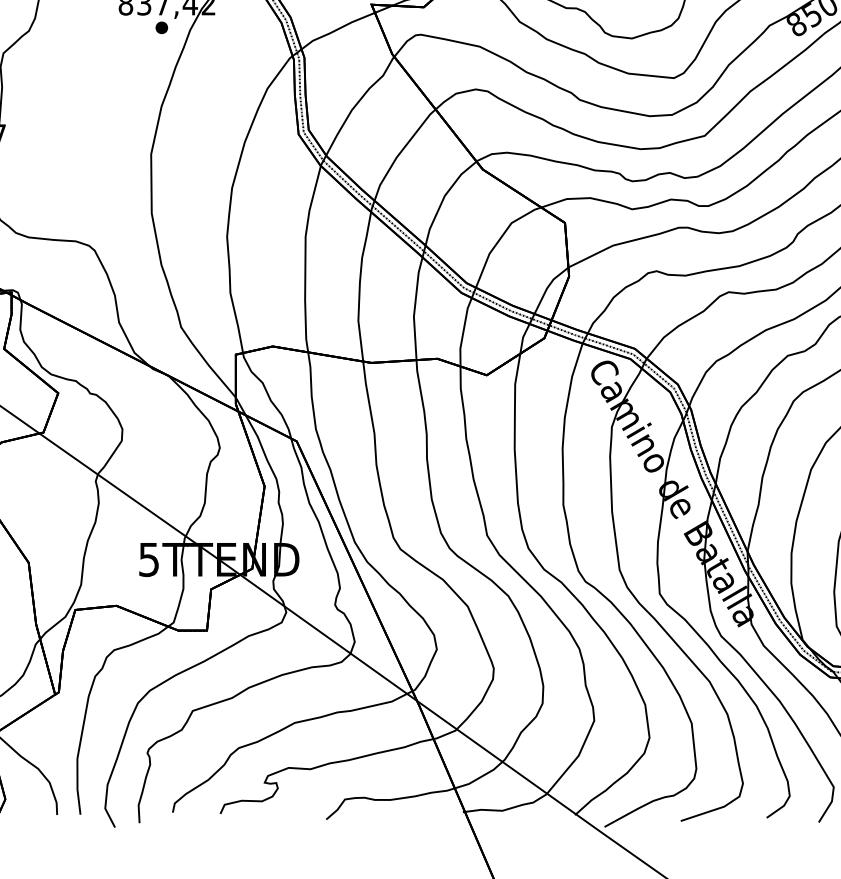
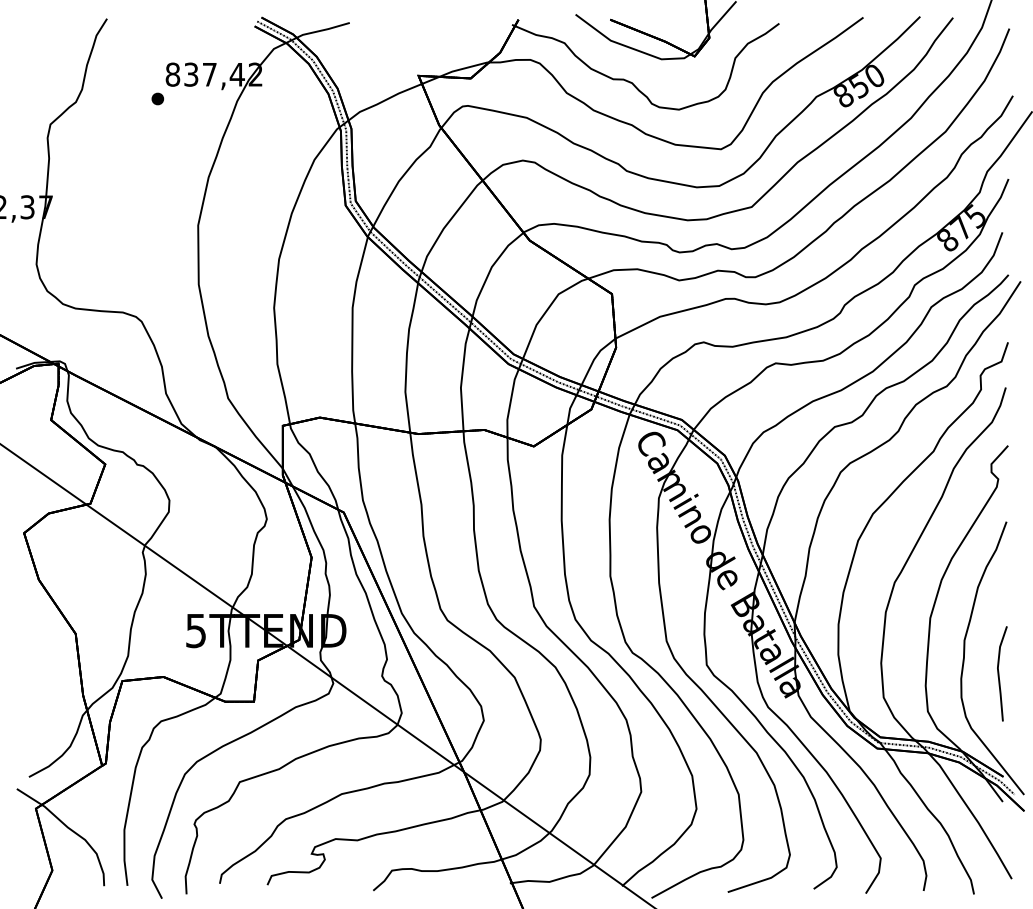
part: (161, 27) -> (157, 98), moved

